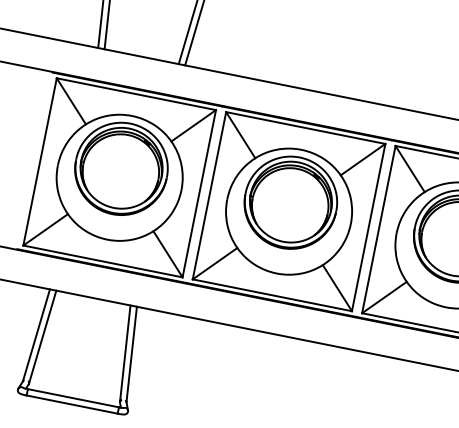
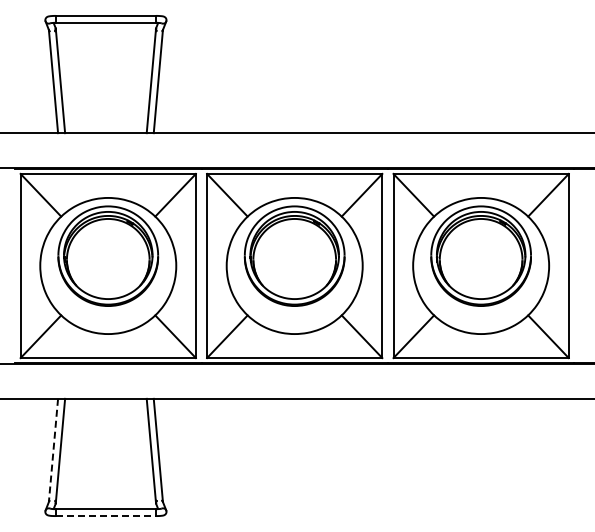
line: (36, 335) -> (53, 450), solid -> dashed
line: (72, 405) -> (106, 516), solid -> dashed

